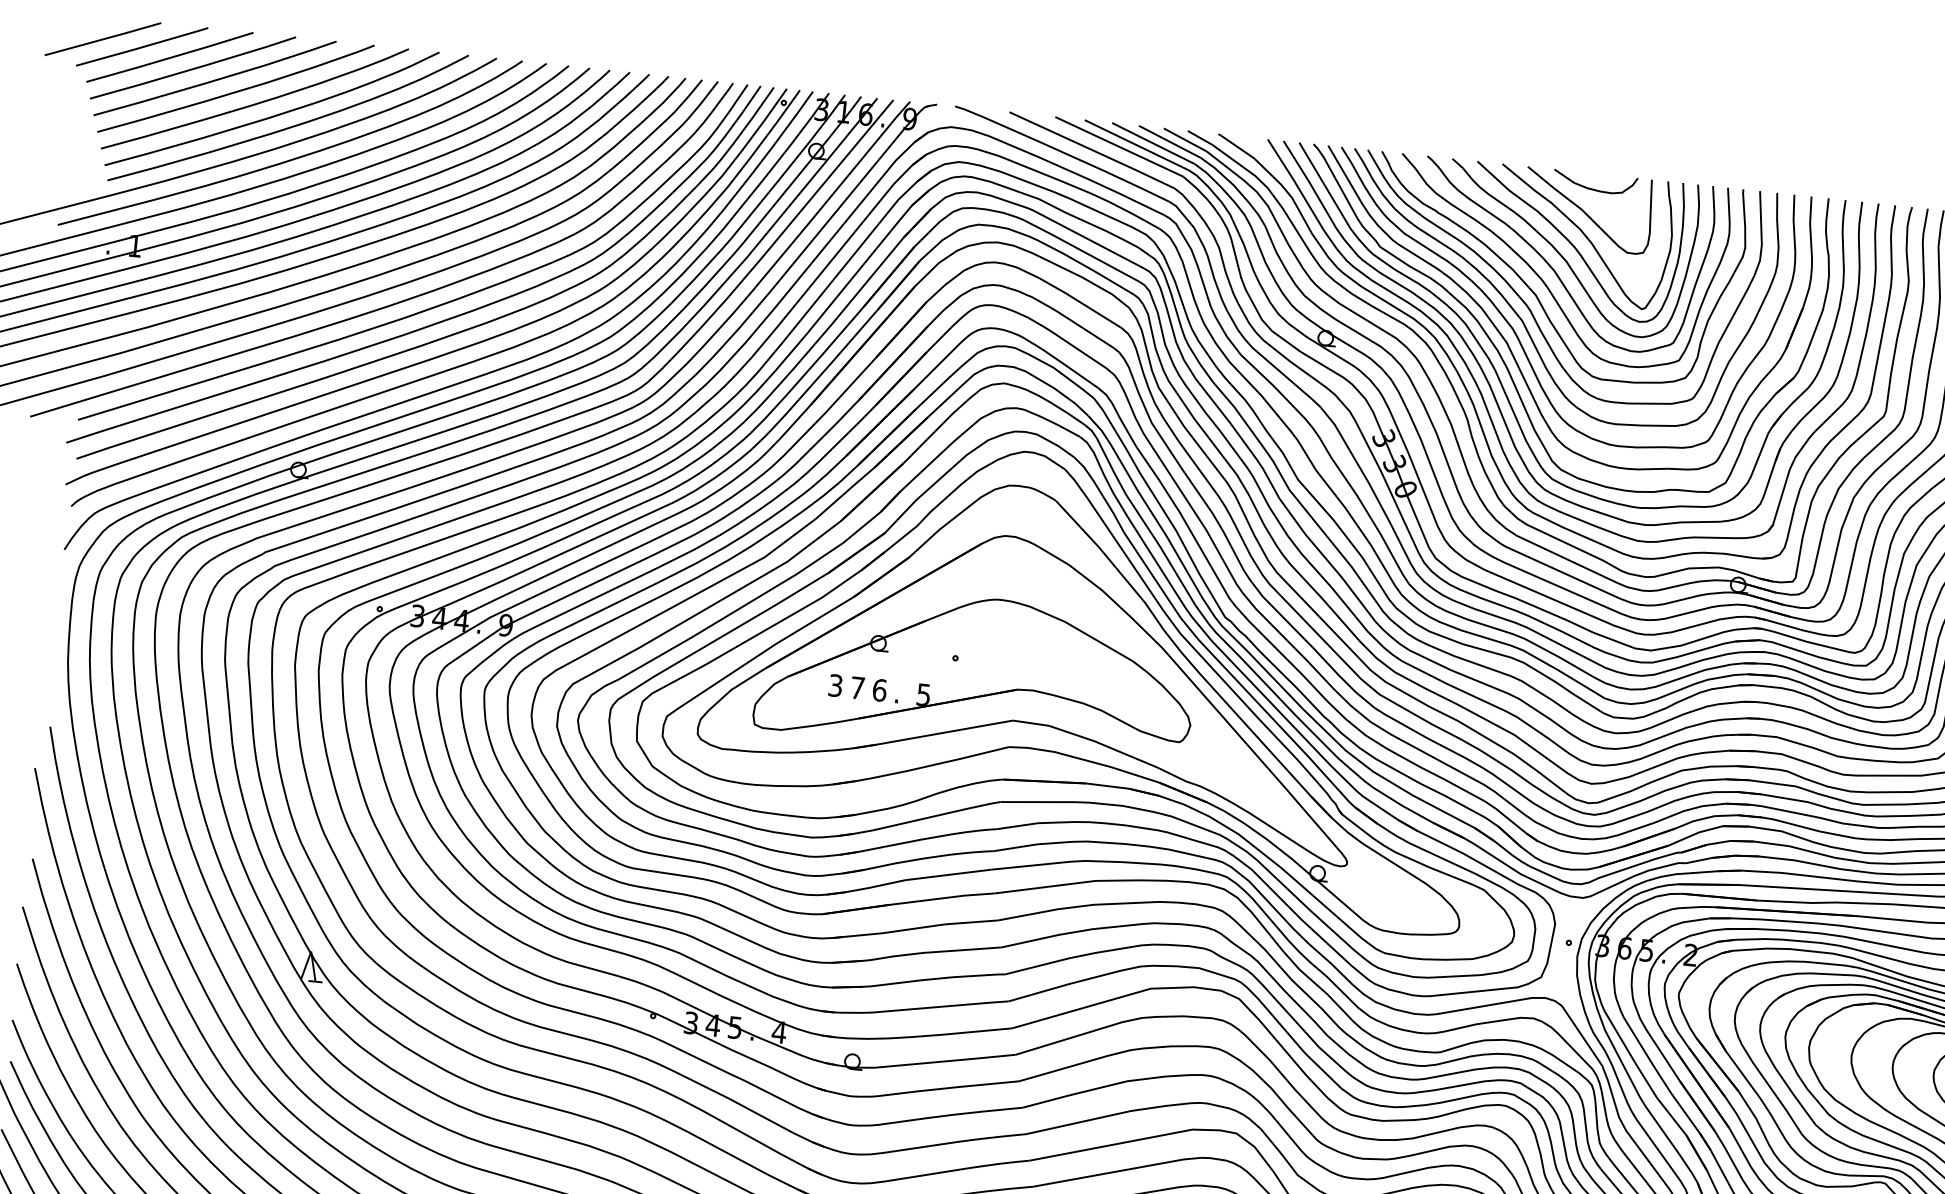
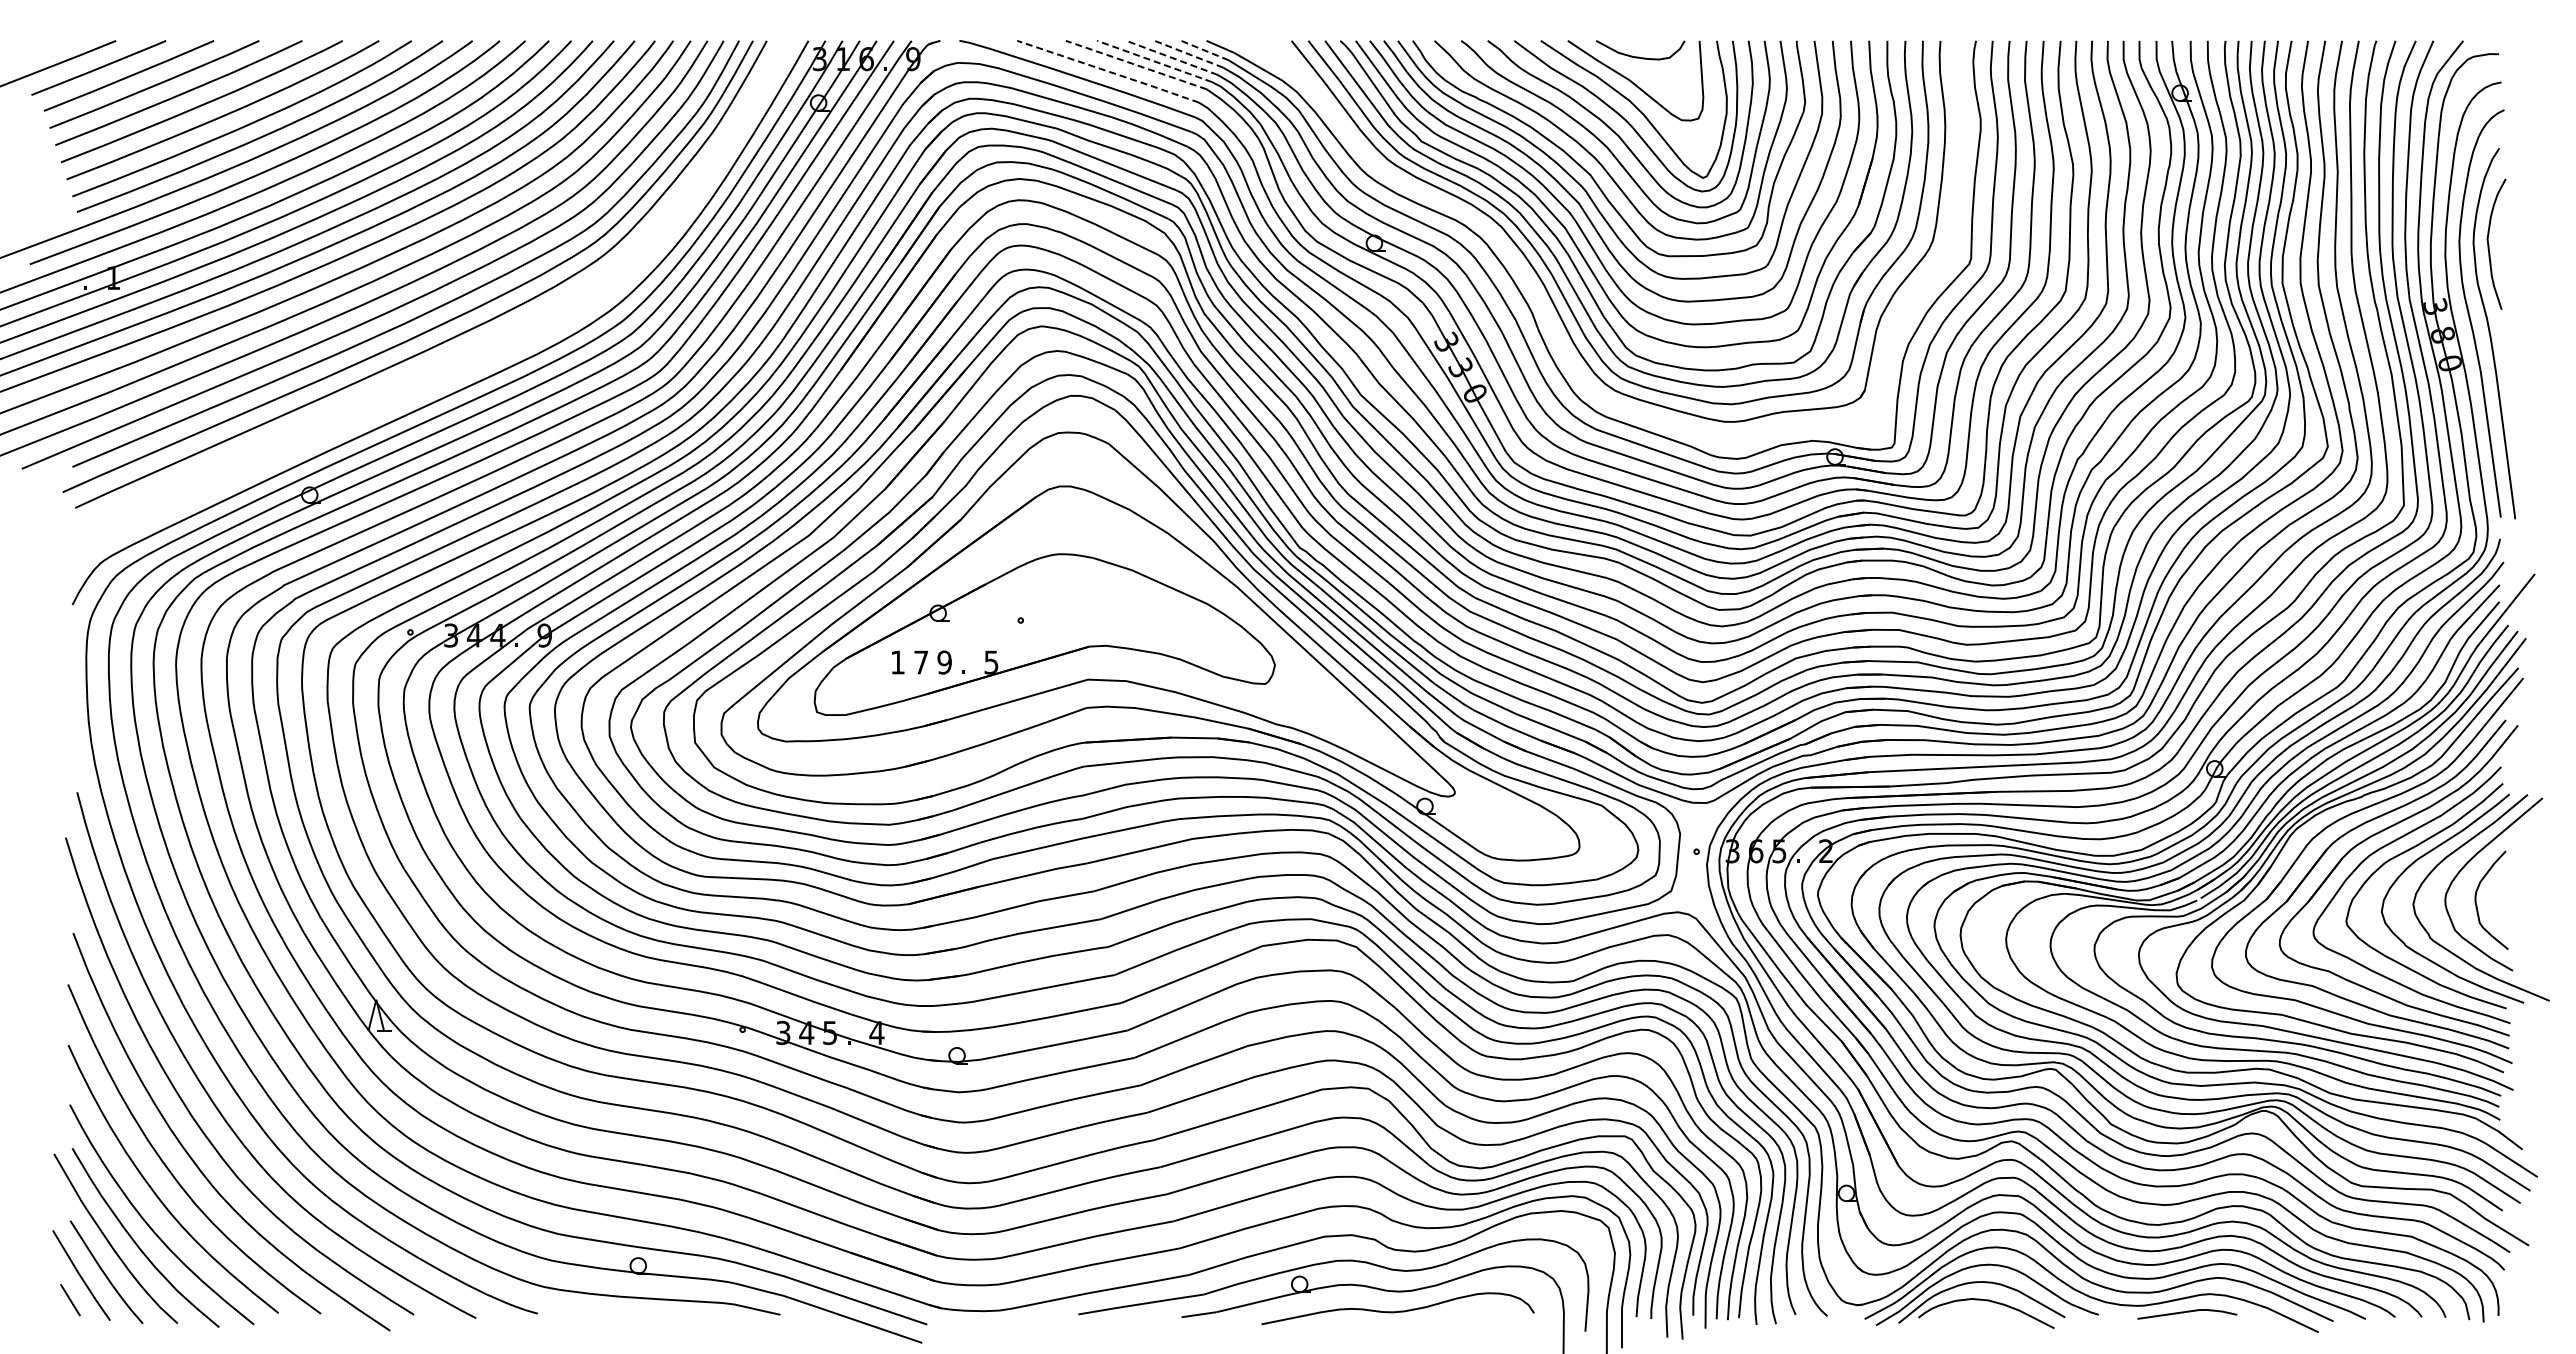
line: (1184, 139) -> (1204, 50), solid -> dashed
line: (1169, 142) -> (1188, 54), solid -> dashed
line: (1153, 143) -> (1171, 57), solid -> dashed
line: (1136, 145) -> (1154, 61), solid -> dashed
line: (1118, 146) -> (1135, 64), solid -> dashed
line: (1092, 150) -> (1108, 71), solid -> dashed
part: (446, 352) -> (452, 355), removed
part: (1468, 391) -> (1530, 283), removed
text: (835, 685) -> (897, 662), 3 -> 1
text: (879, 690) -> (944, 662), 6 -> 9

